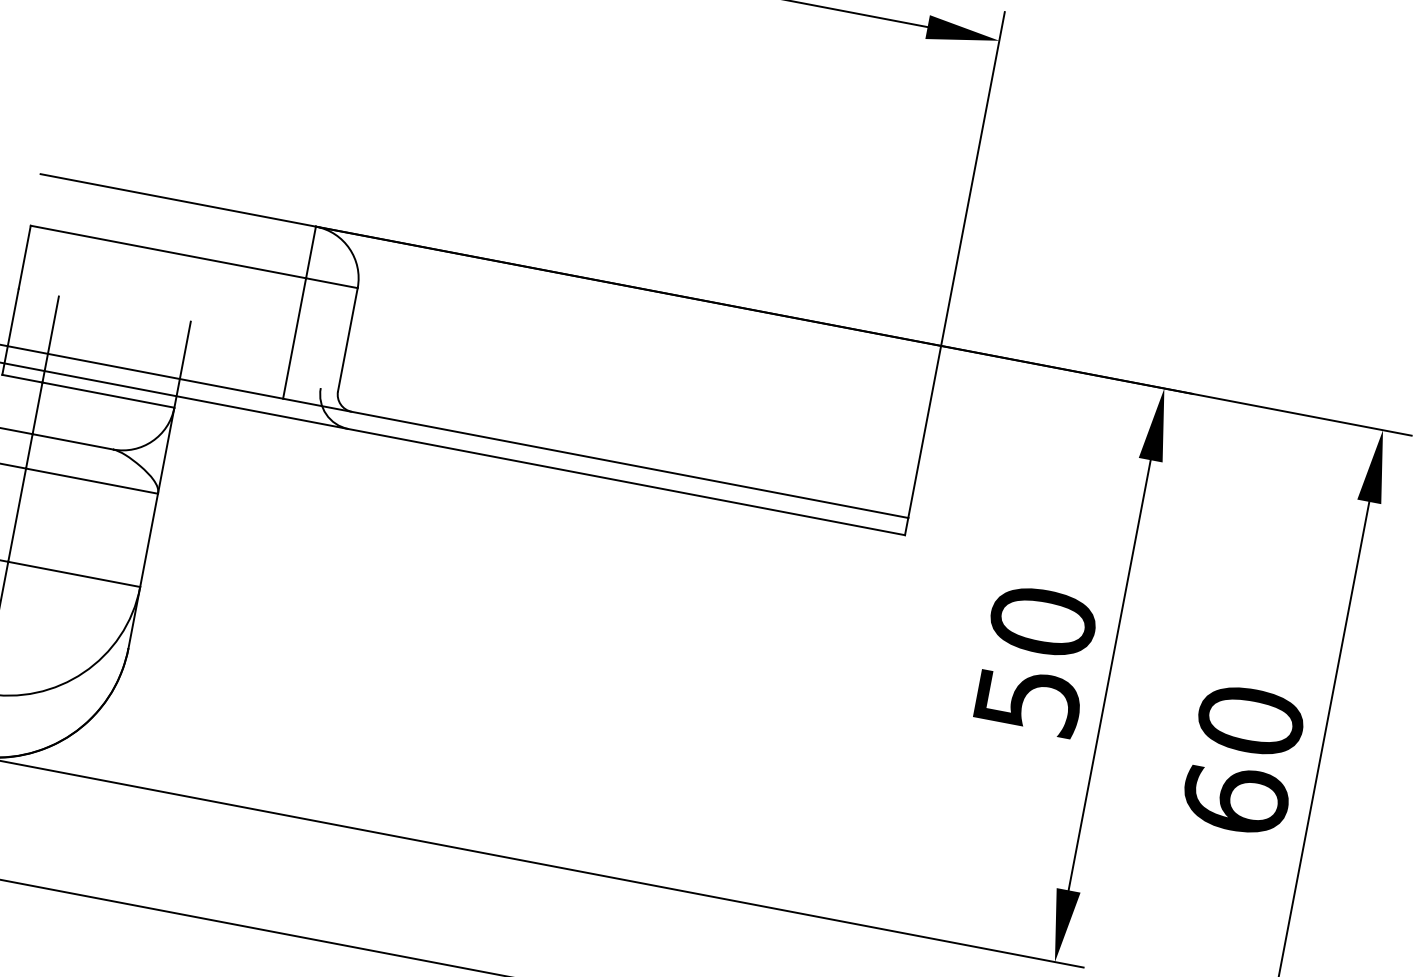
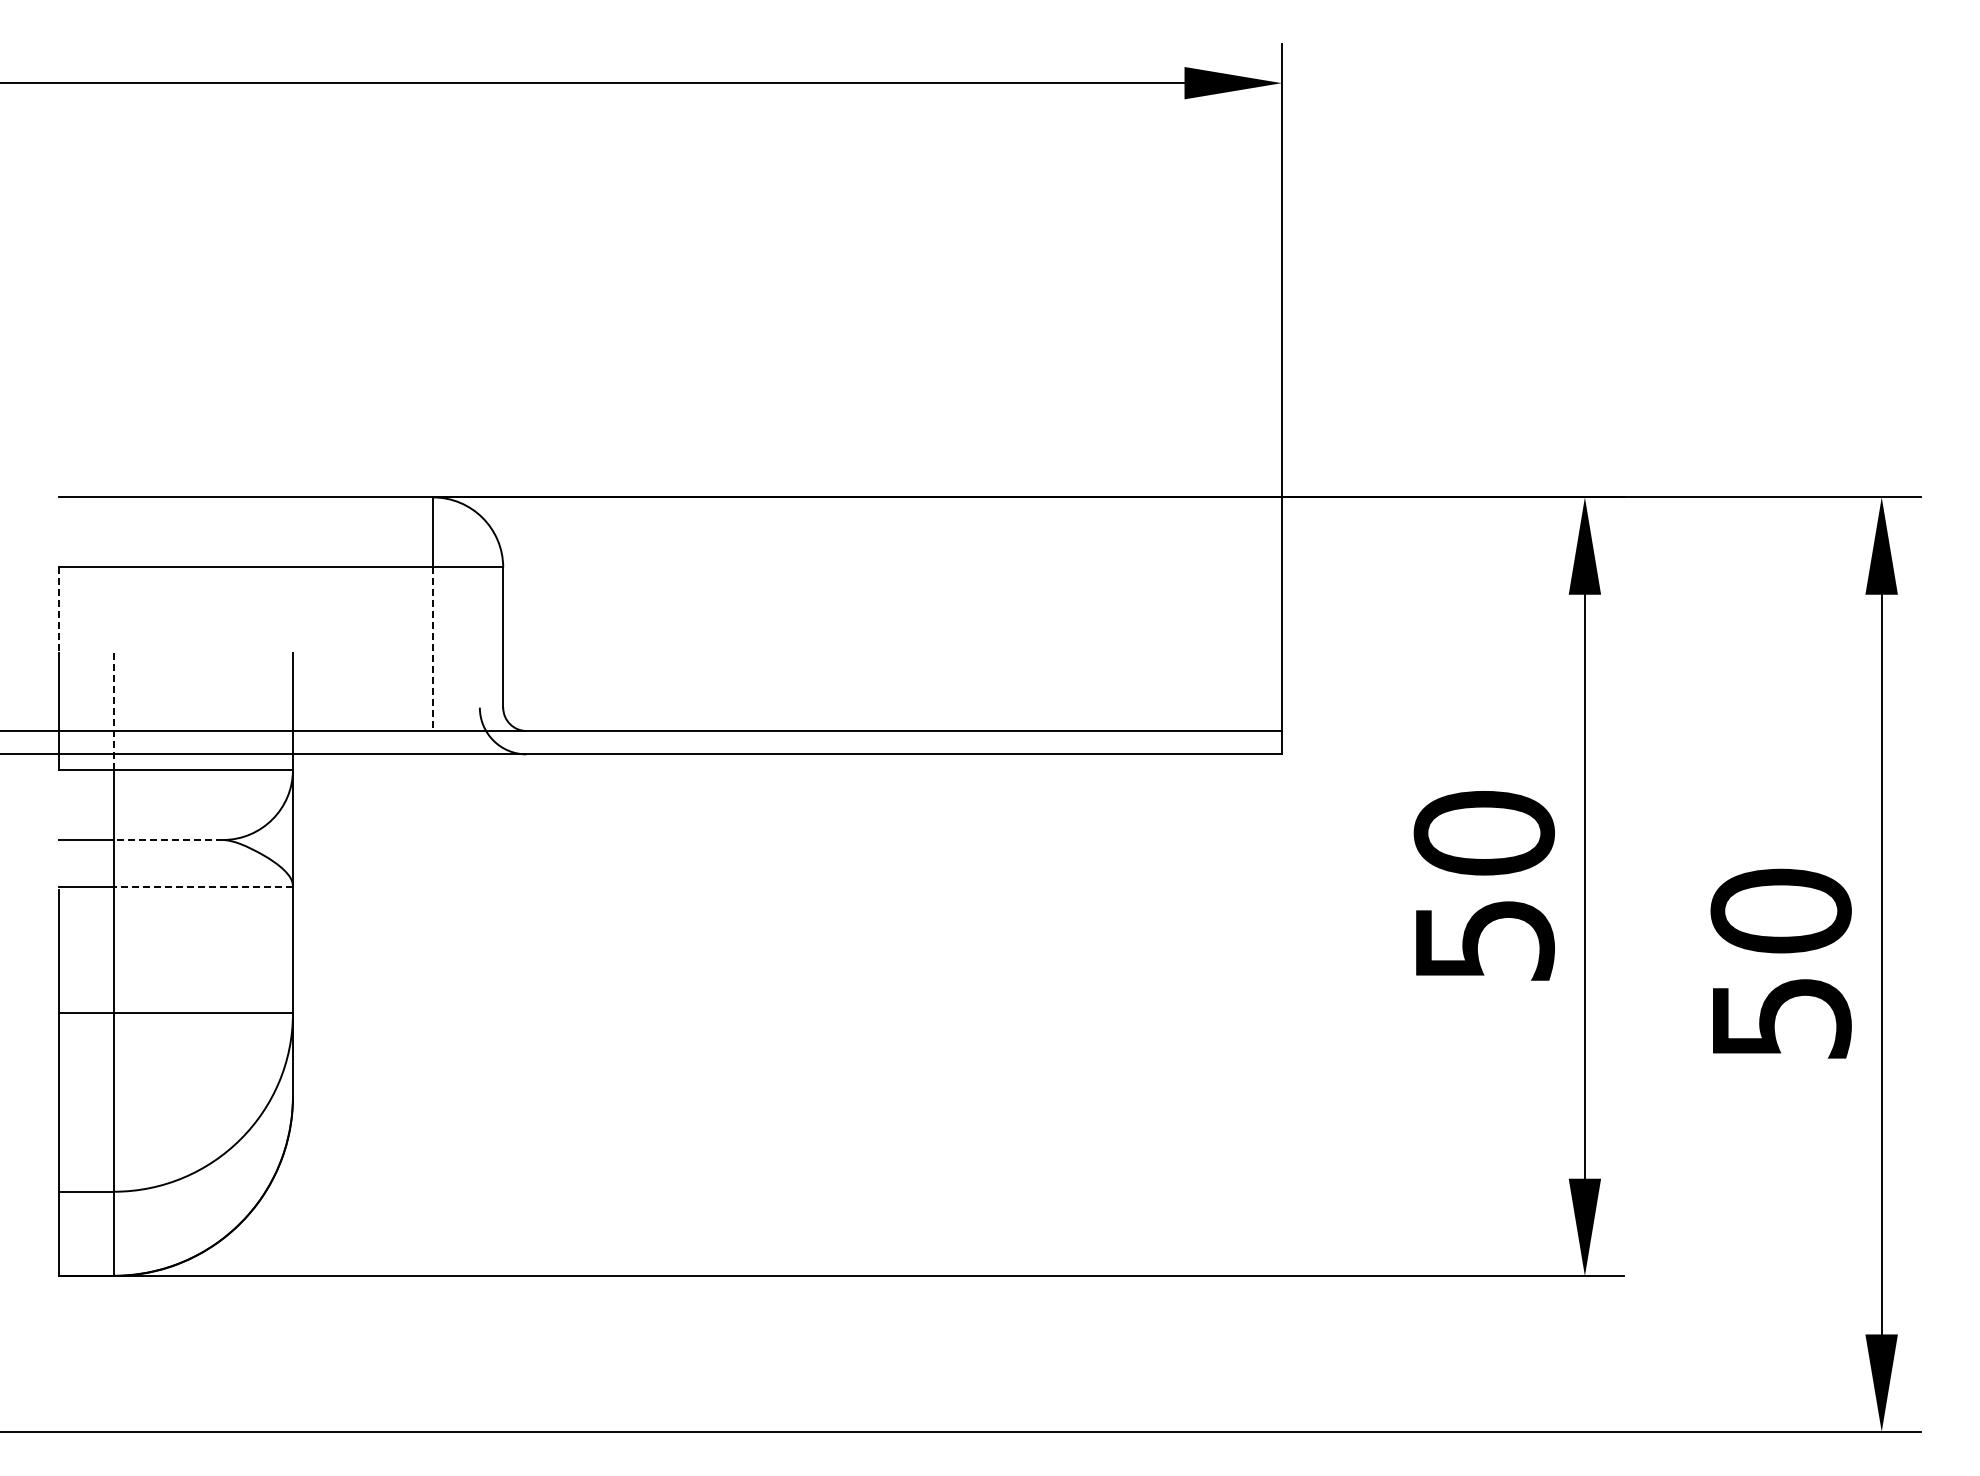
line: (24, 257) -> (59, 610), solid -> dashed
line: (294, 338) -> (433, 649), solid -> dashed
line: (50, 340) -> (113, 712), solid -> dashed
line: (72, 442) -> (168, 840), solid -> dashed
line: (92, 480) -> (203, 886), solid -> dashed
text: (1235, 799) -> (1780, 1017), 60 -> 50

